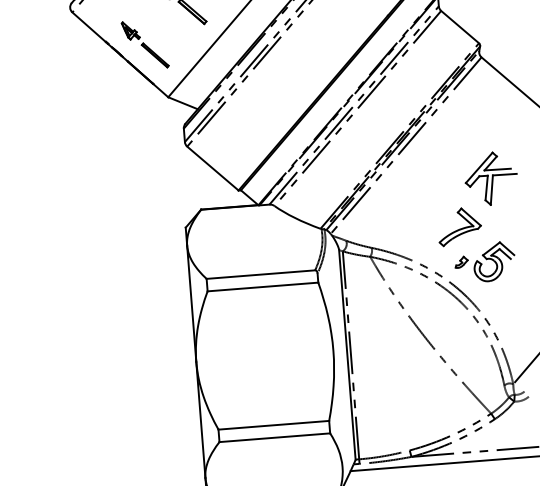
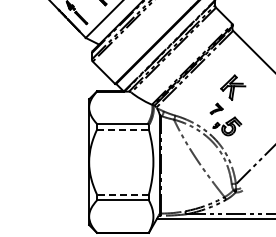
part: (459, 225) -> (216, 108), size x0.6
line: (261, 286) -> (122, 129), solid -> dashed
line: (272, 425) -> (122, 194), solid -> dashed

